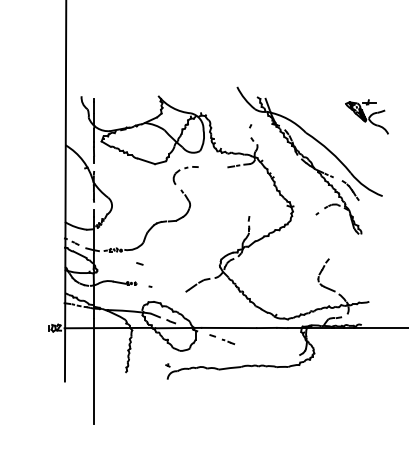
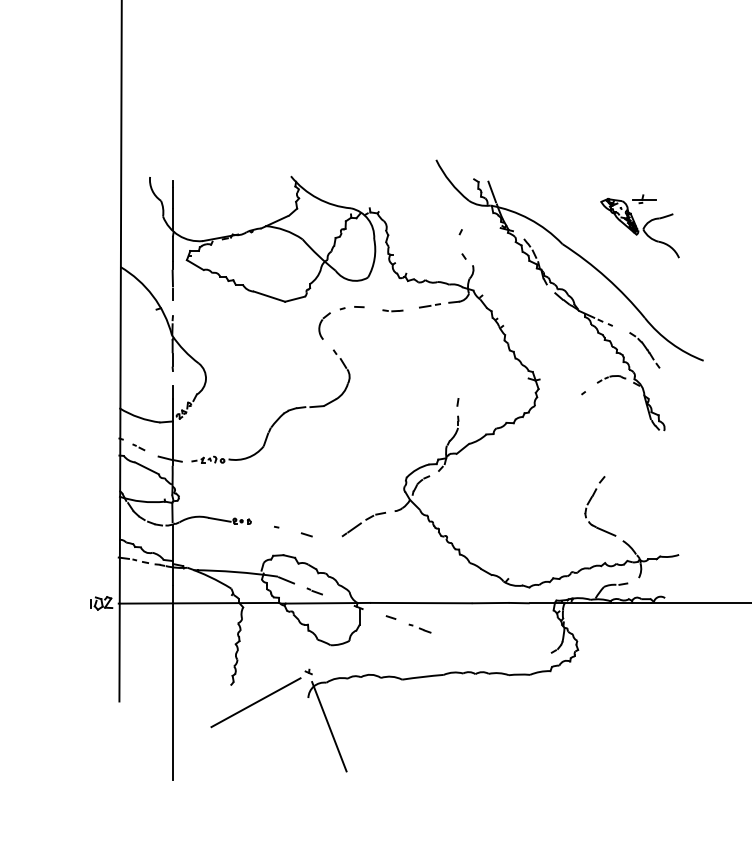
part: (366, 116) -> (638, 225), moved
part: (213, 168) -> (392, 309), added
line: (139, 263) -> (306, 534), moved
line: (139, 381) -> (256, 701), added
line: (178, 394) -> (328, 725), added

